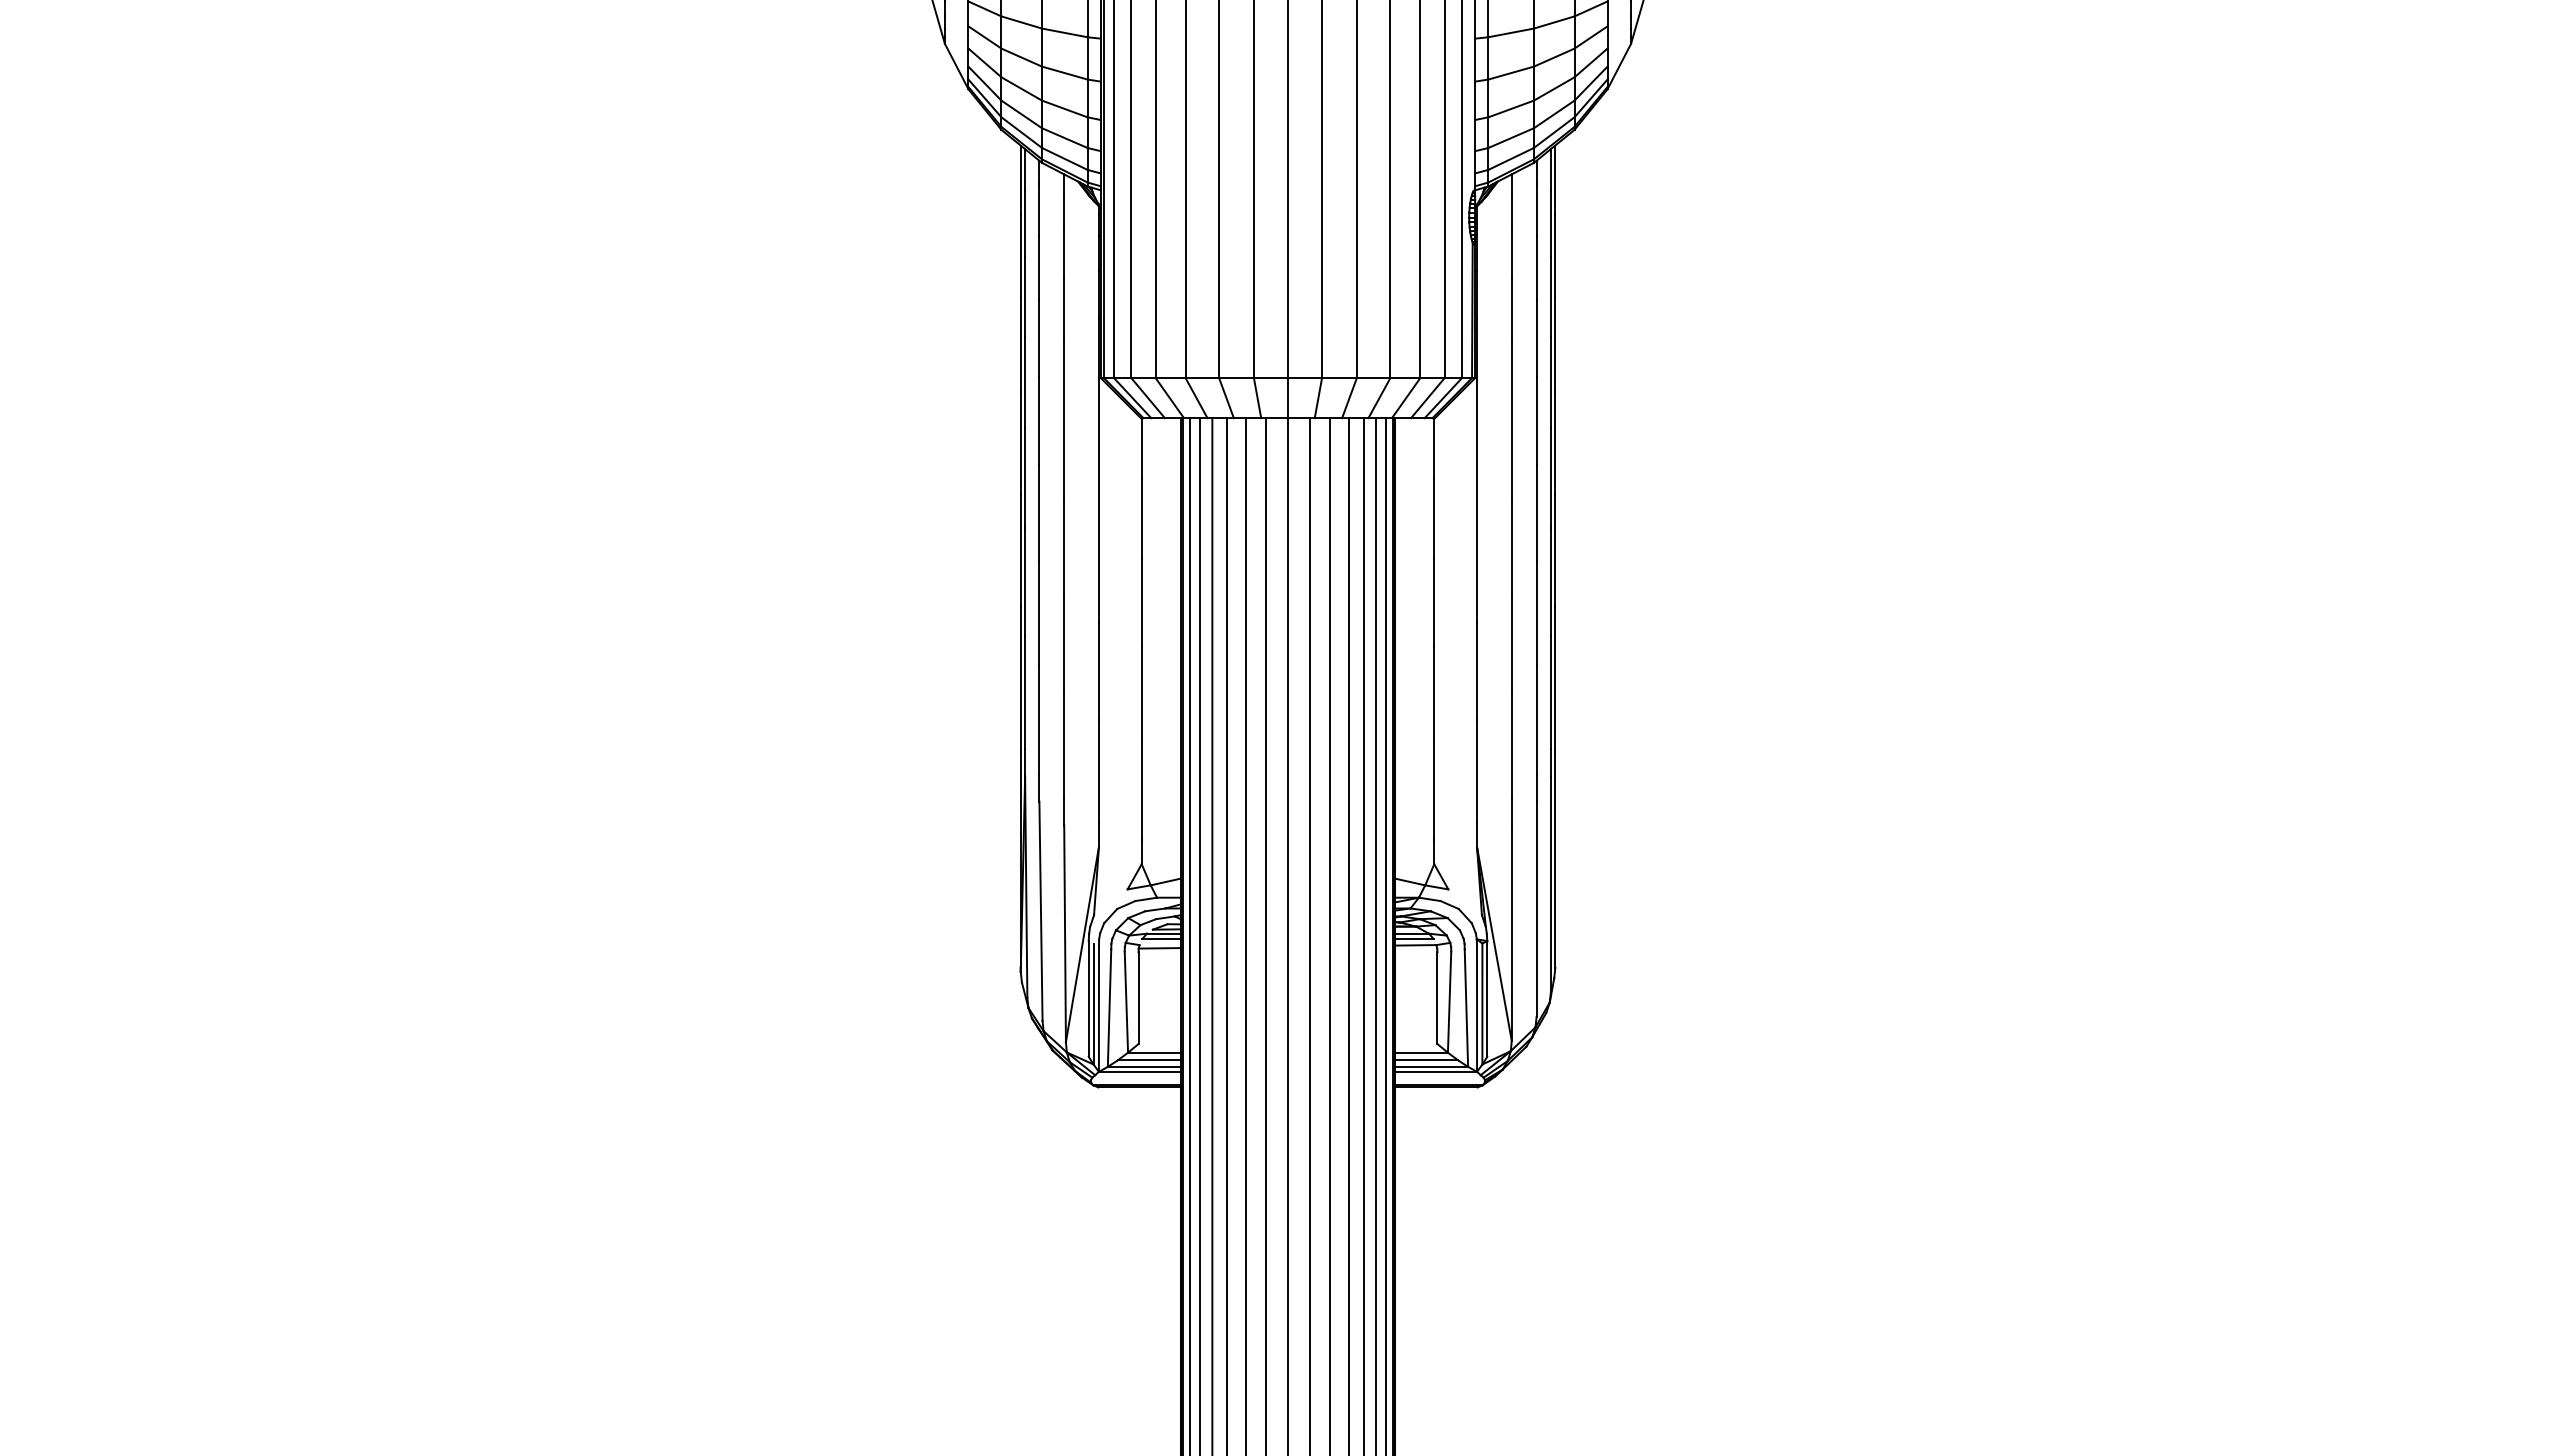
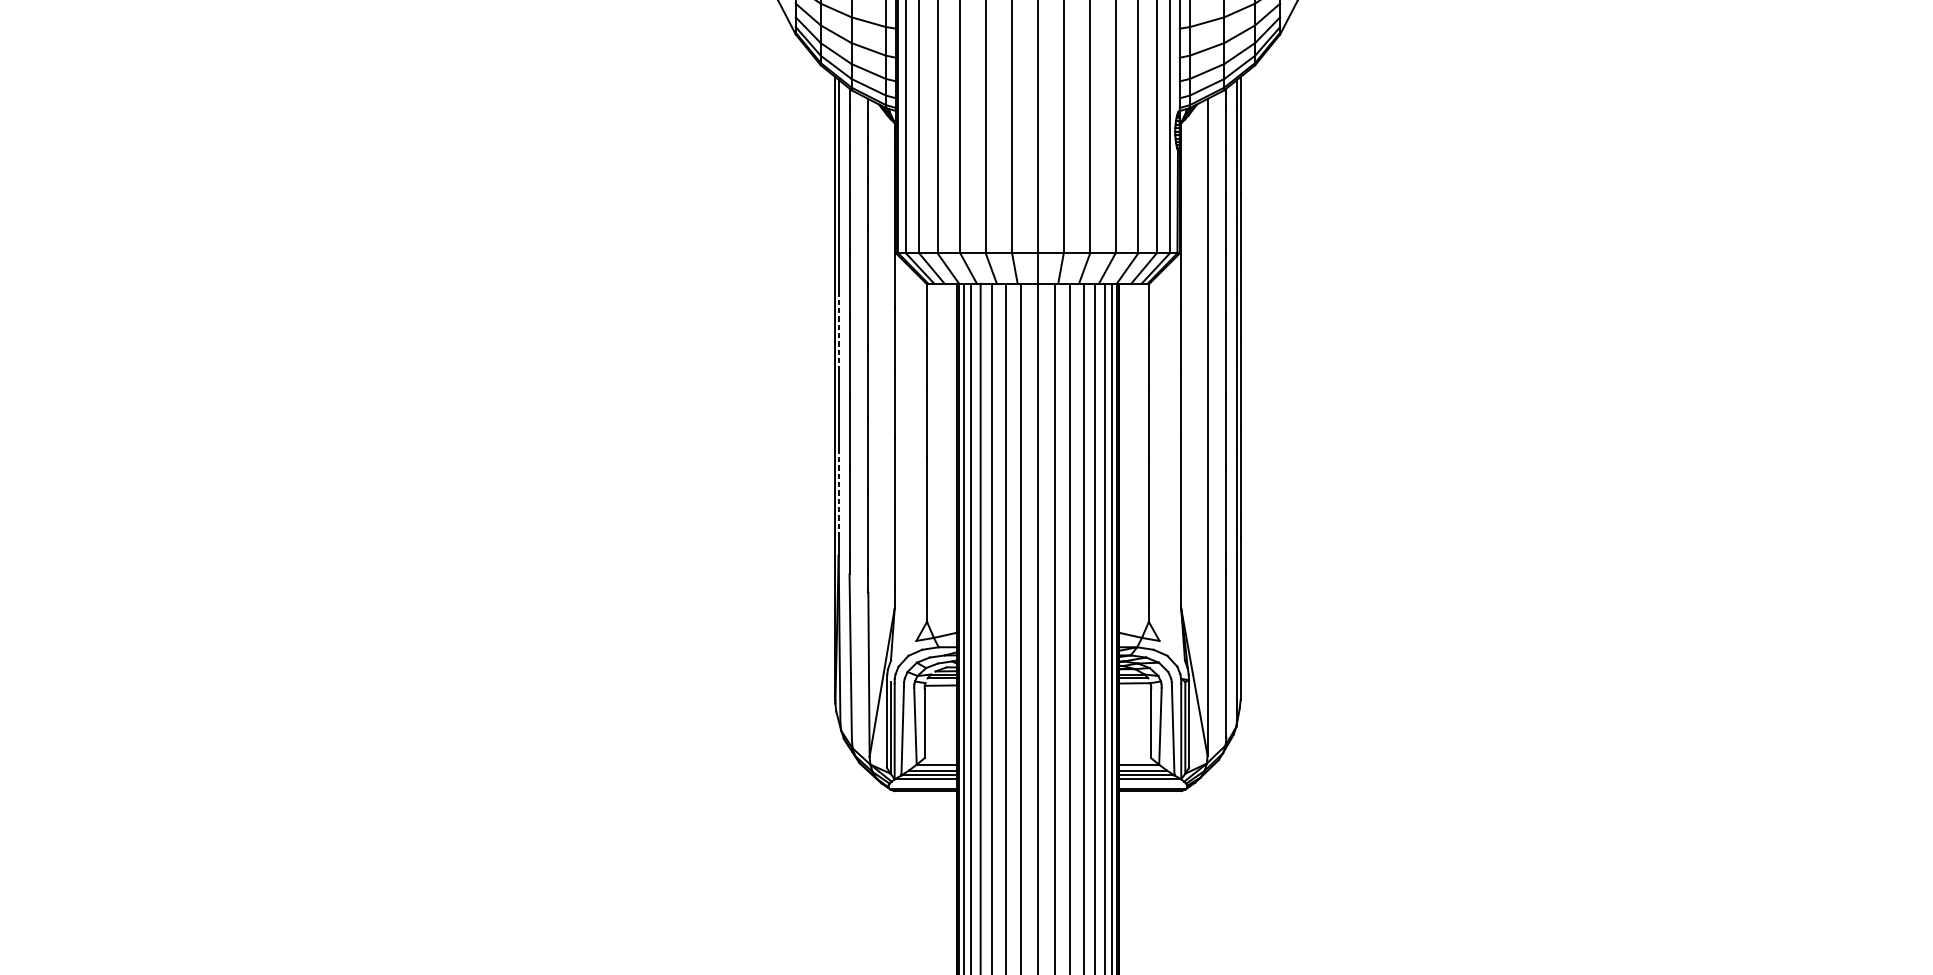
line: (1025, 478) -> (838, 329), solid -> dashed
line: (1025, 692) -> (838, 491), solid -> dashed

